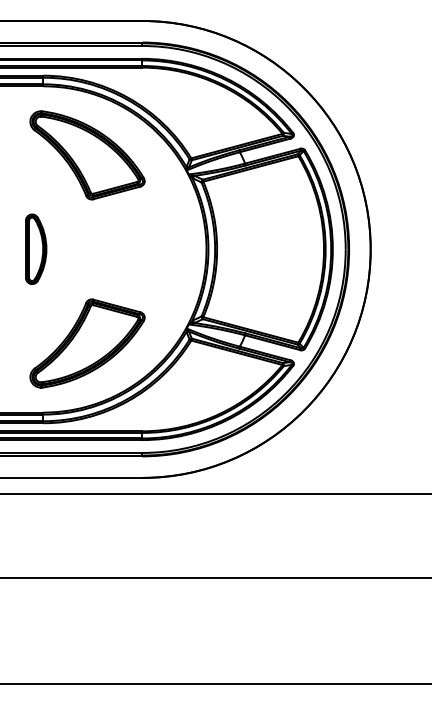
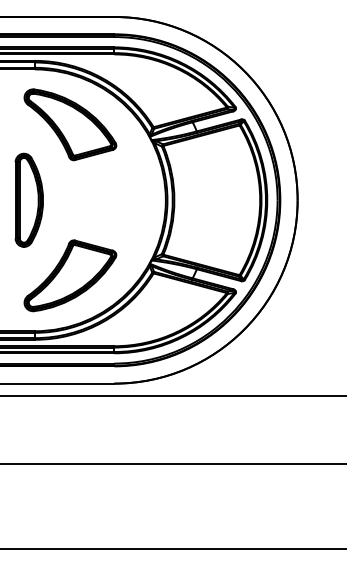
part: (35, 248) -> (28, 199), size x1.67

